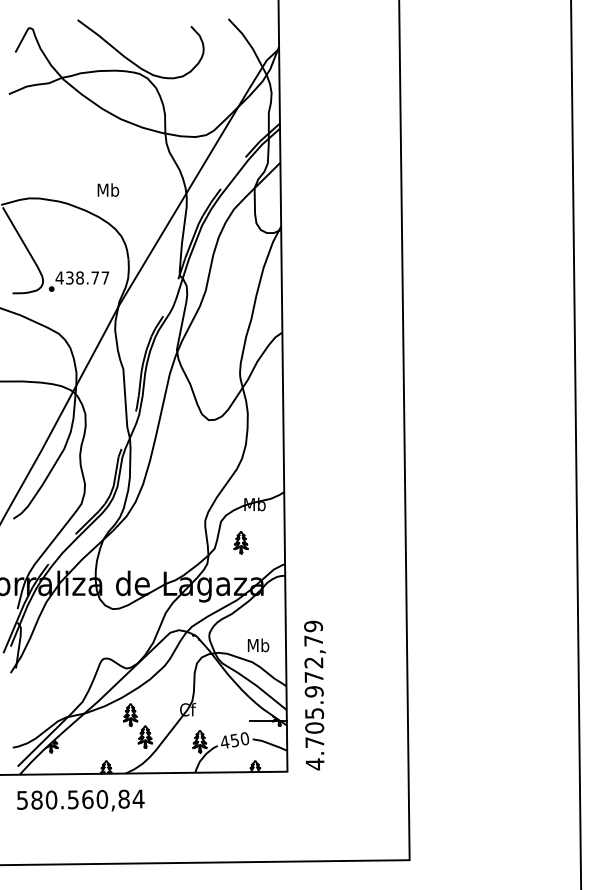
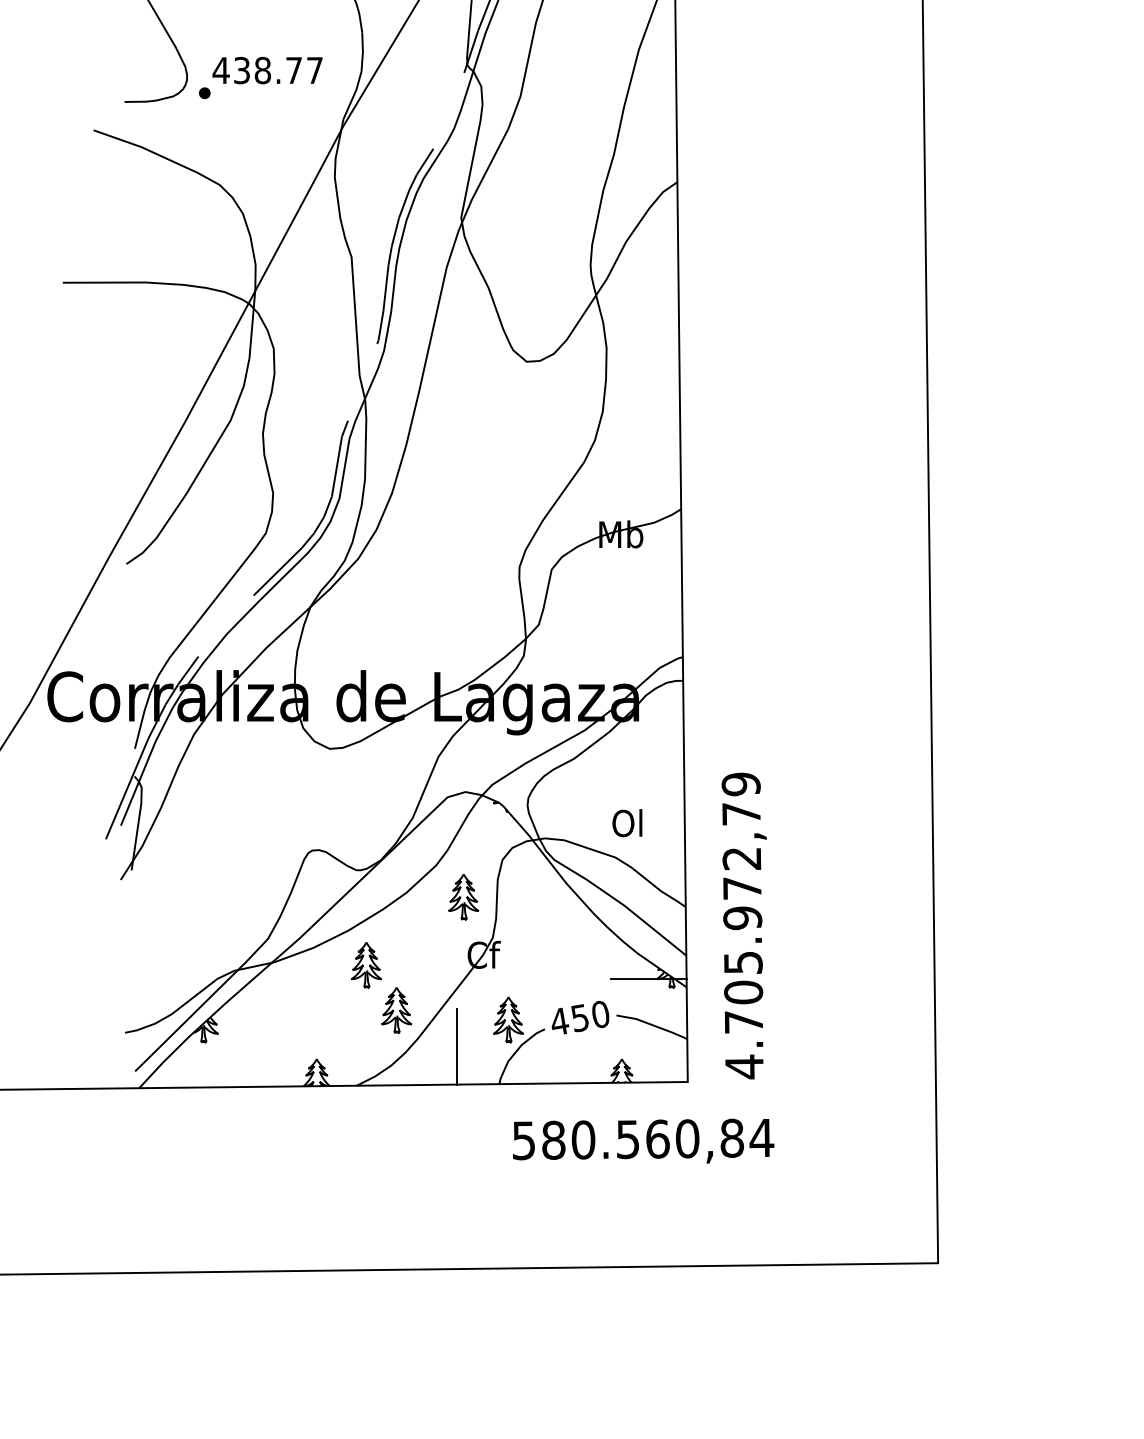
part: (240, 542) -> (462, 897), moved
text: (258, 645) -> (628, 823), Mb -> Ol
line: (174, 754) -> (456, 1046), added
text: (80, 800) -> (642, 1140), moved

